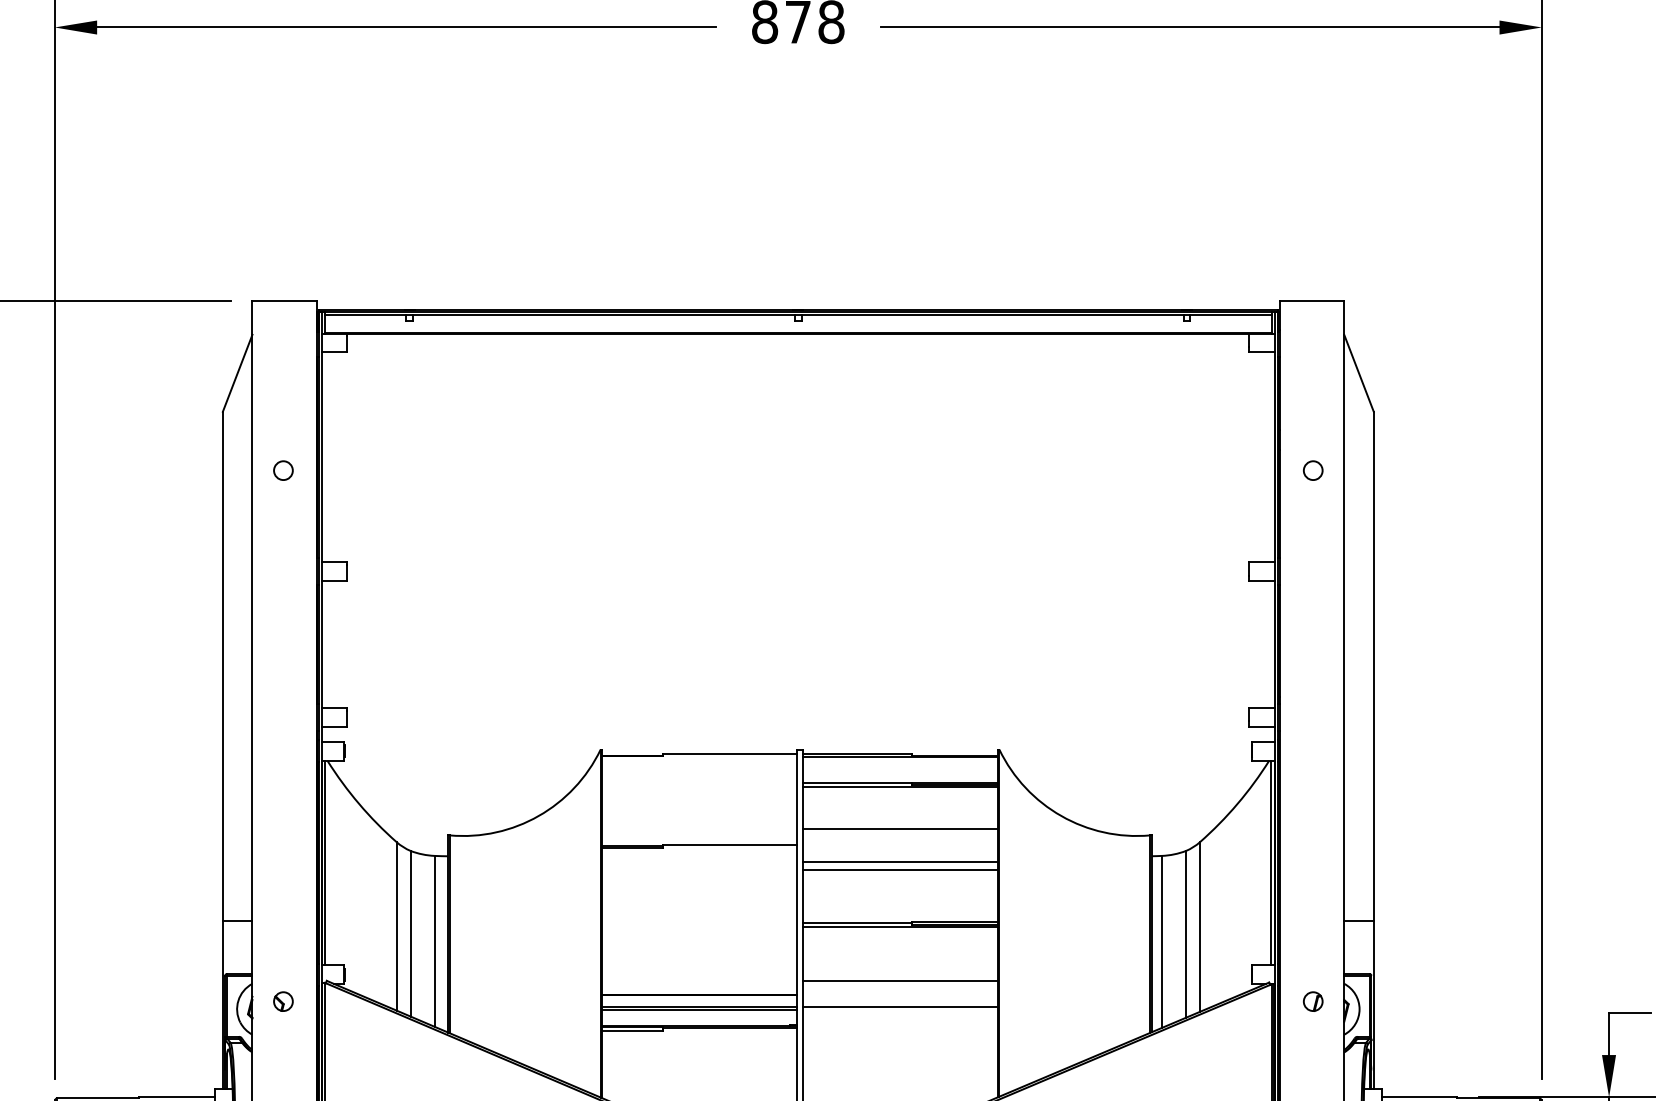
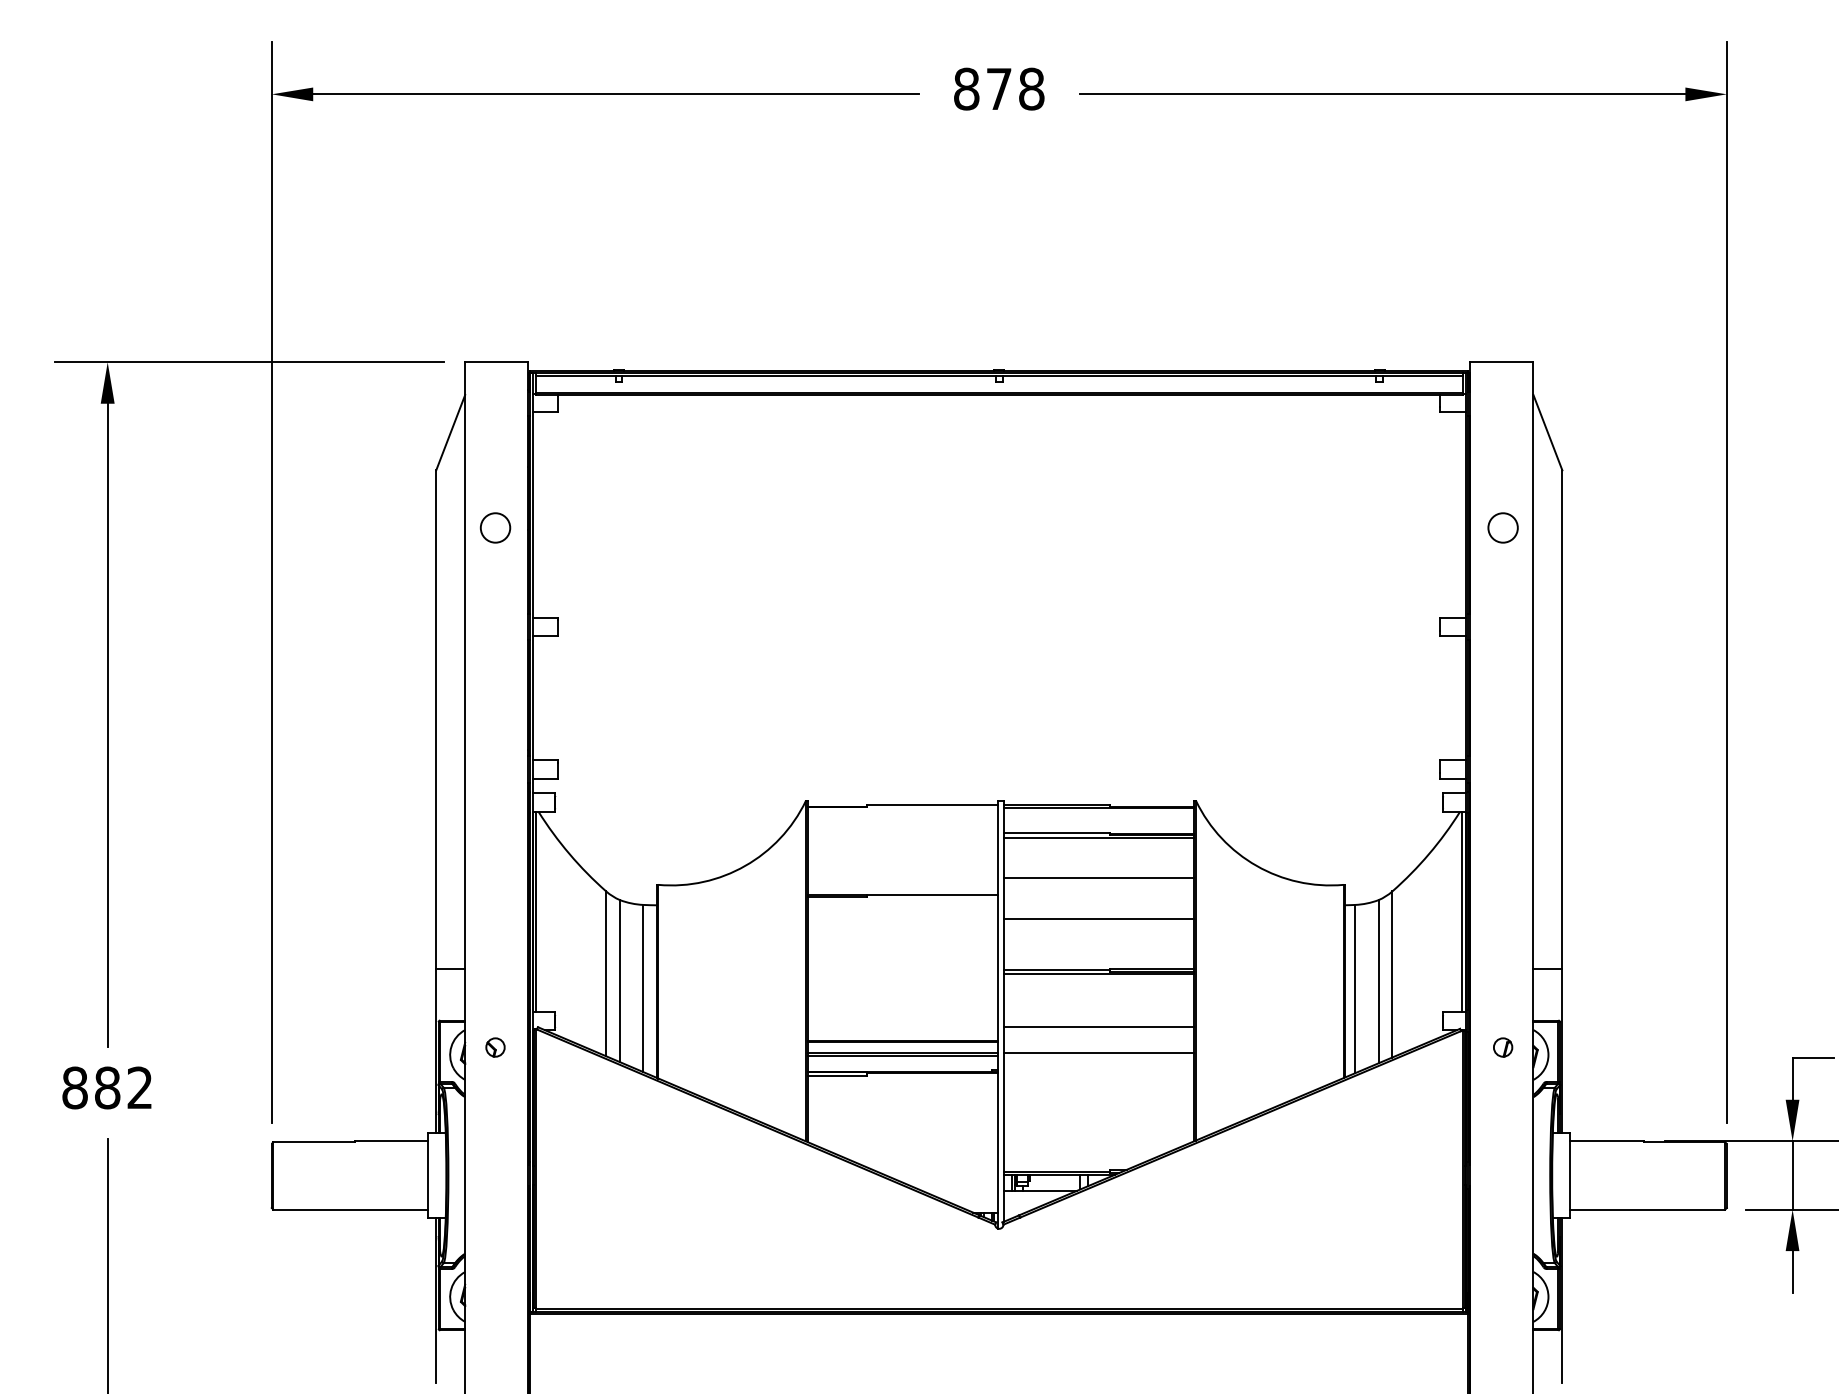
circle: (283, 470) -> (495, 527), size x1.6
circle: (1312, 470) -> (1502, 527), size x1.6
line: (899, 861) -> (1098, 910), removed

